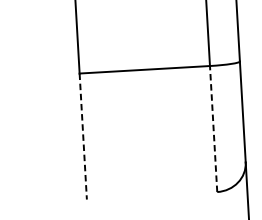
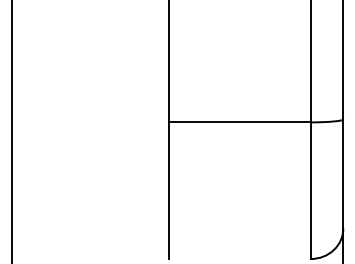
line: (213, 128) -> (310, 190), dashed -> solid
line: (83, 137) -> (169, 191), dashed -> solid

